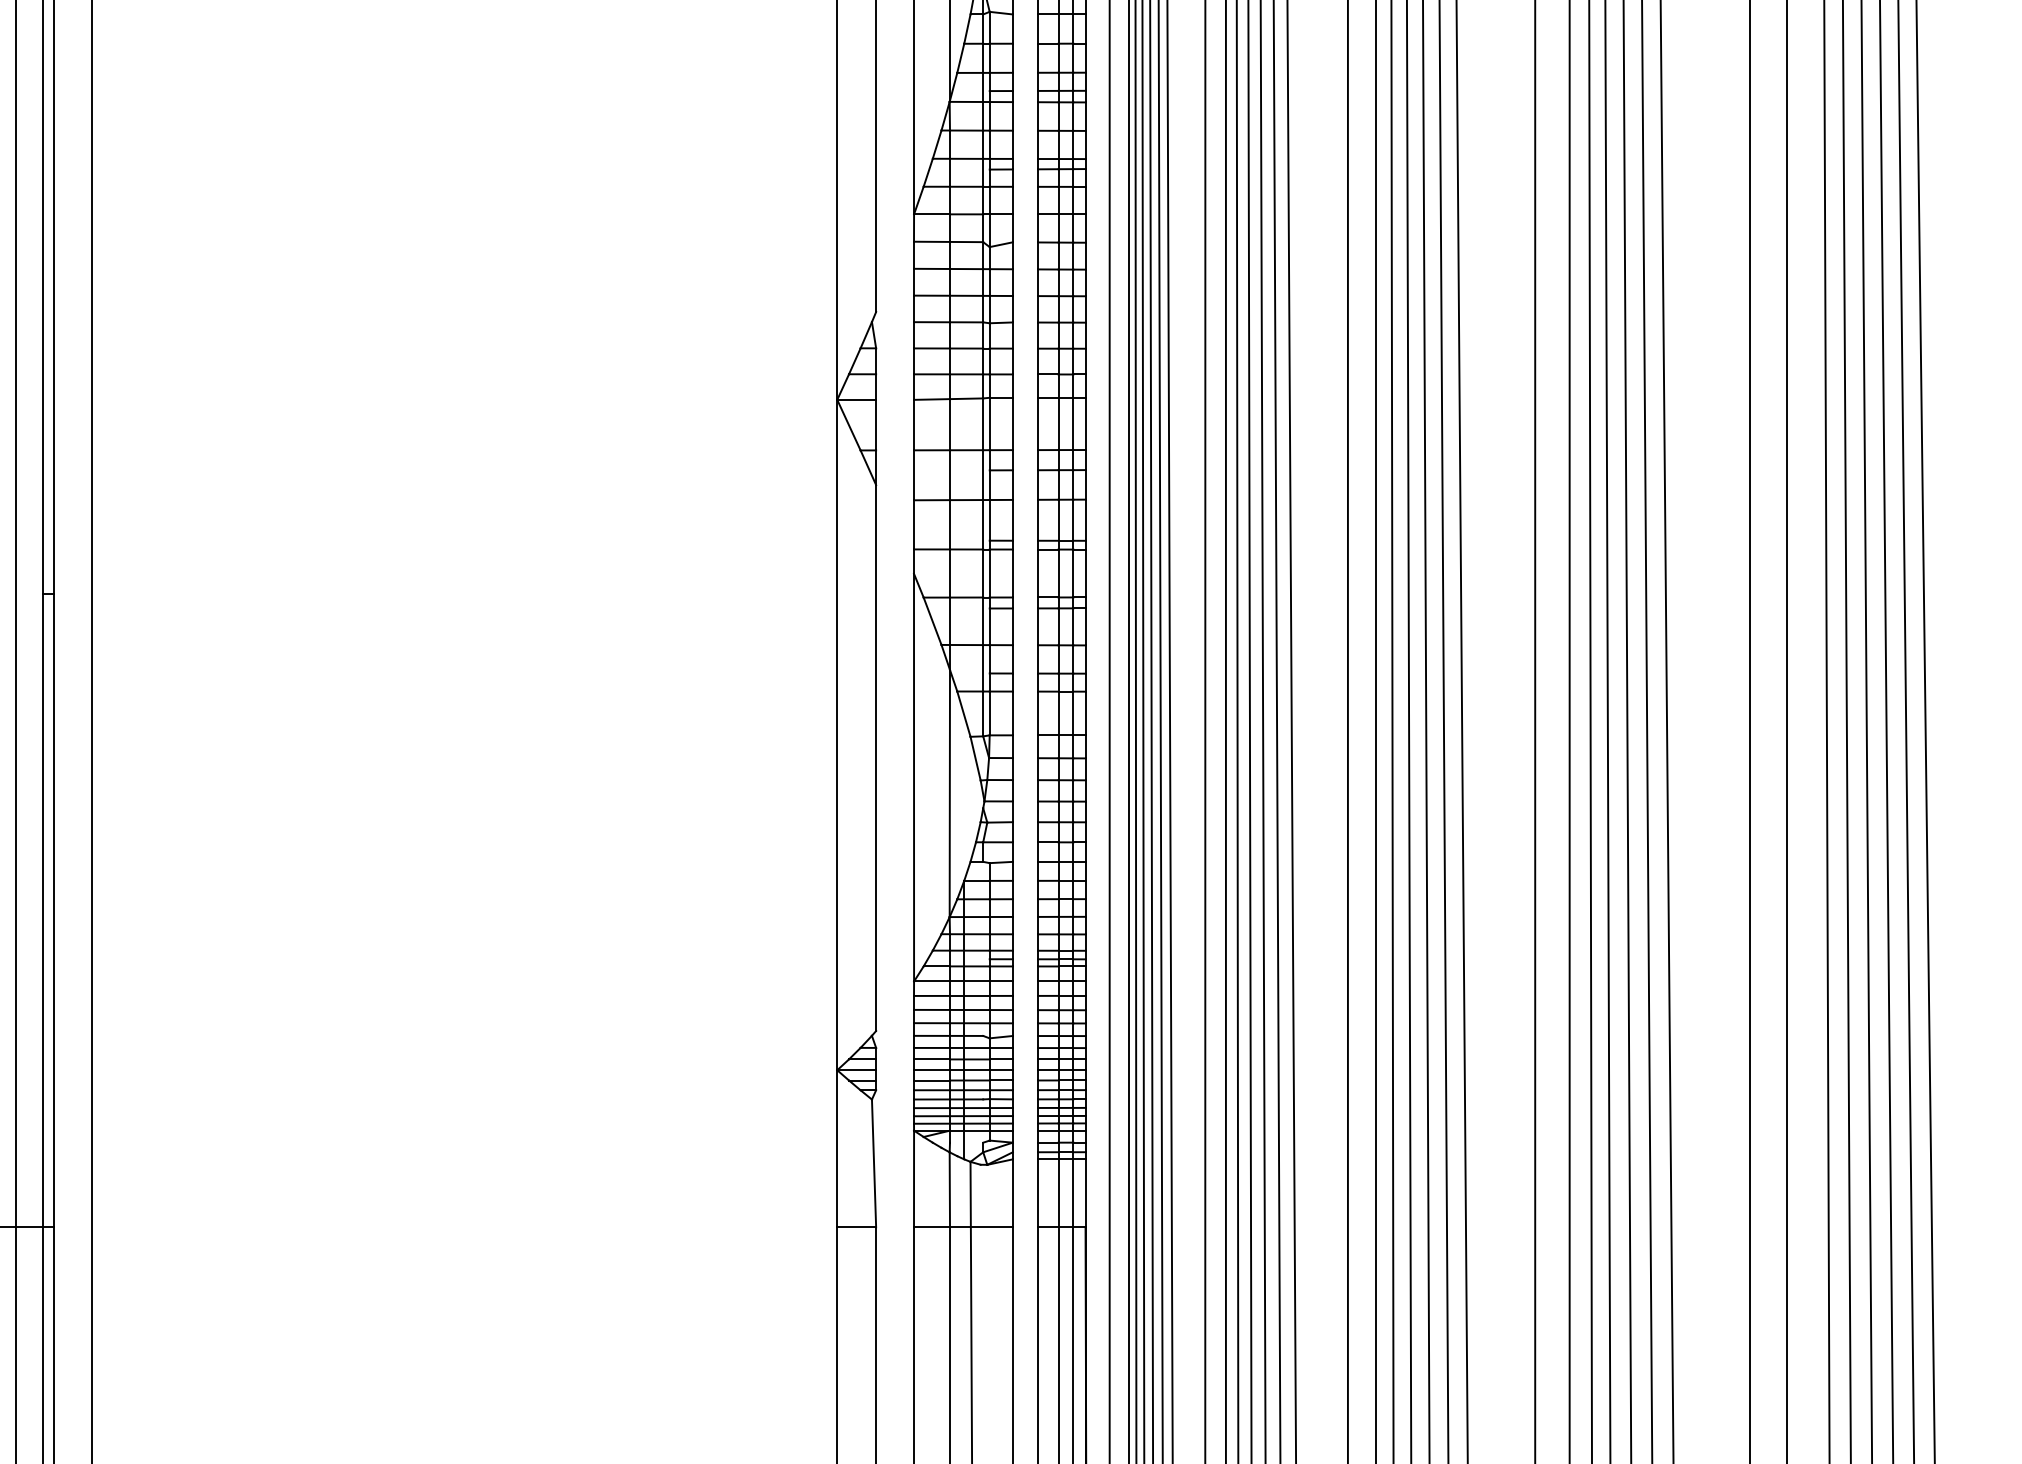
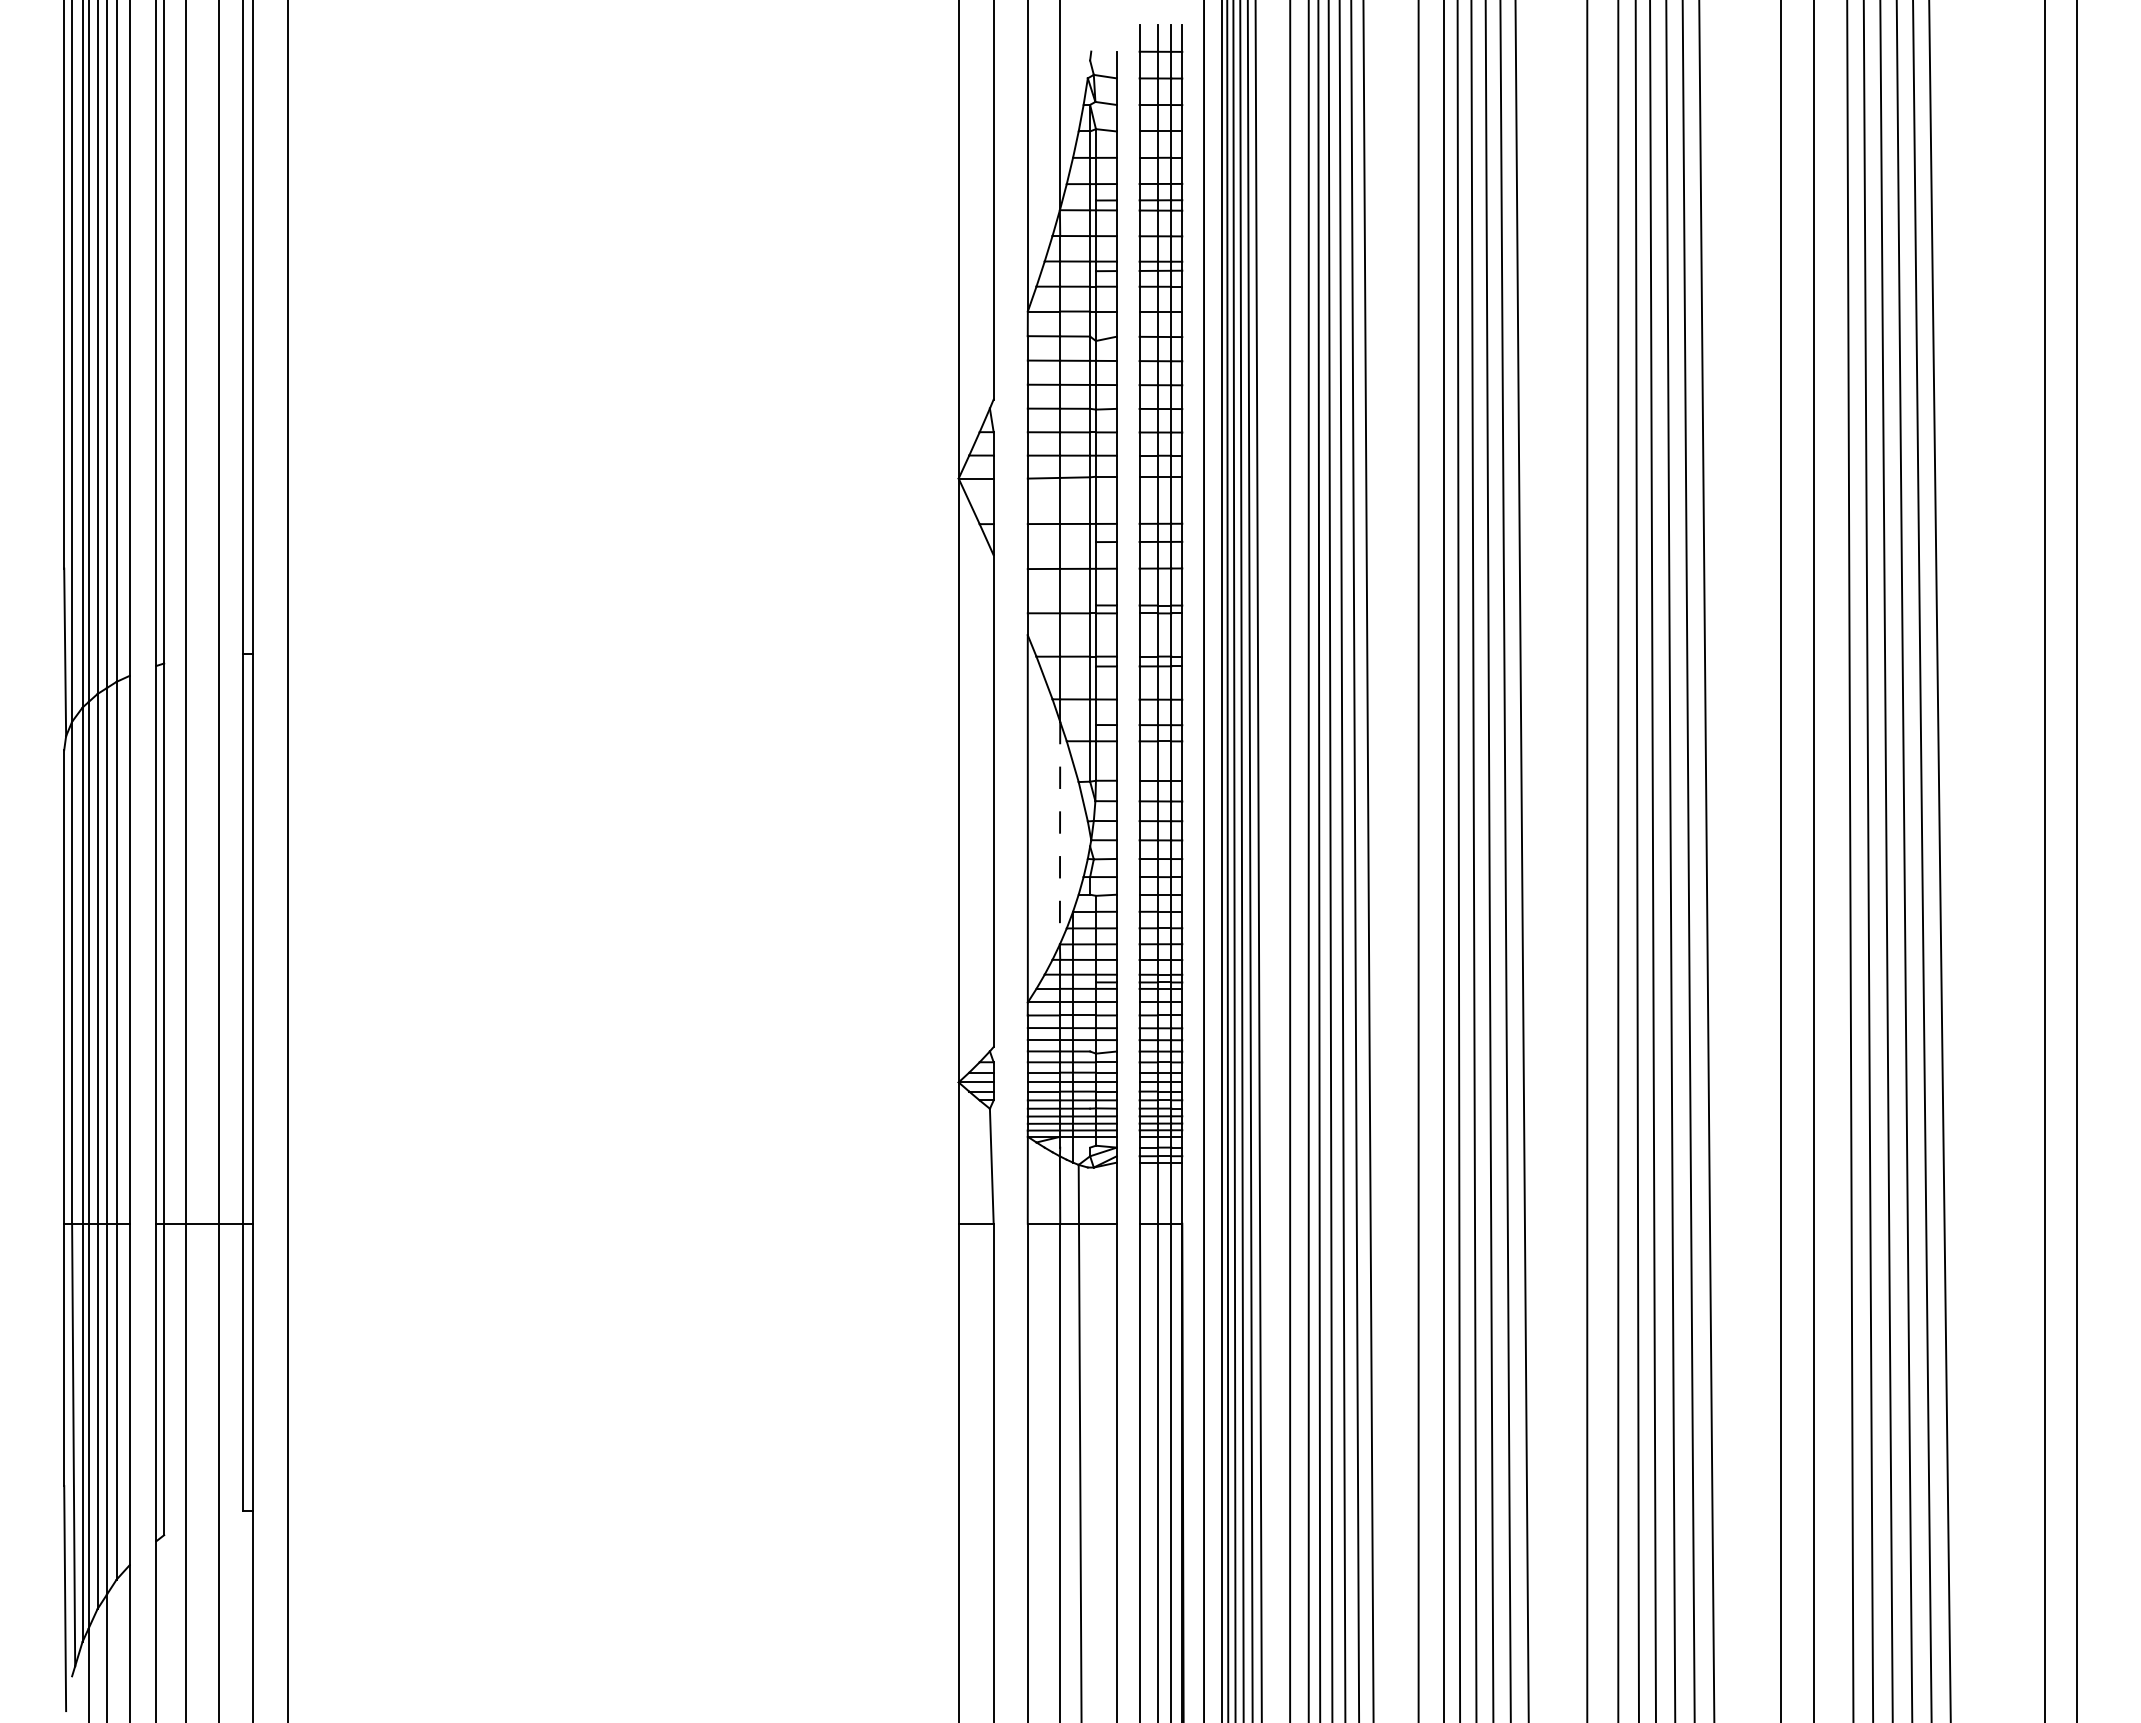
line: (950, 793) -> (1060, 833), solid -> dashed

